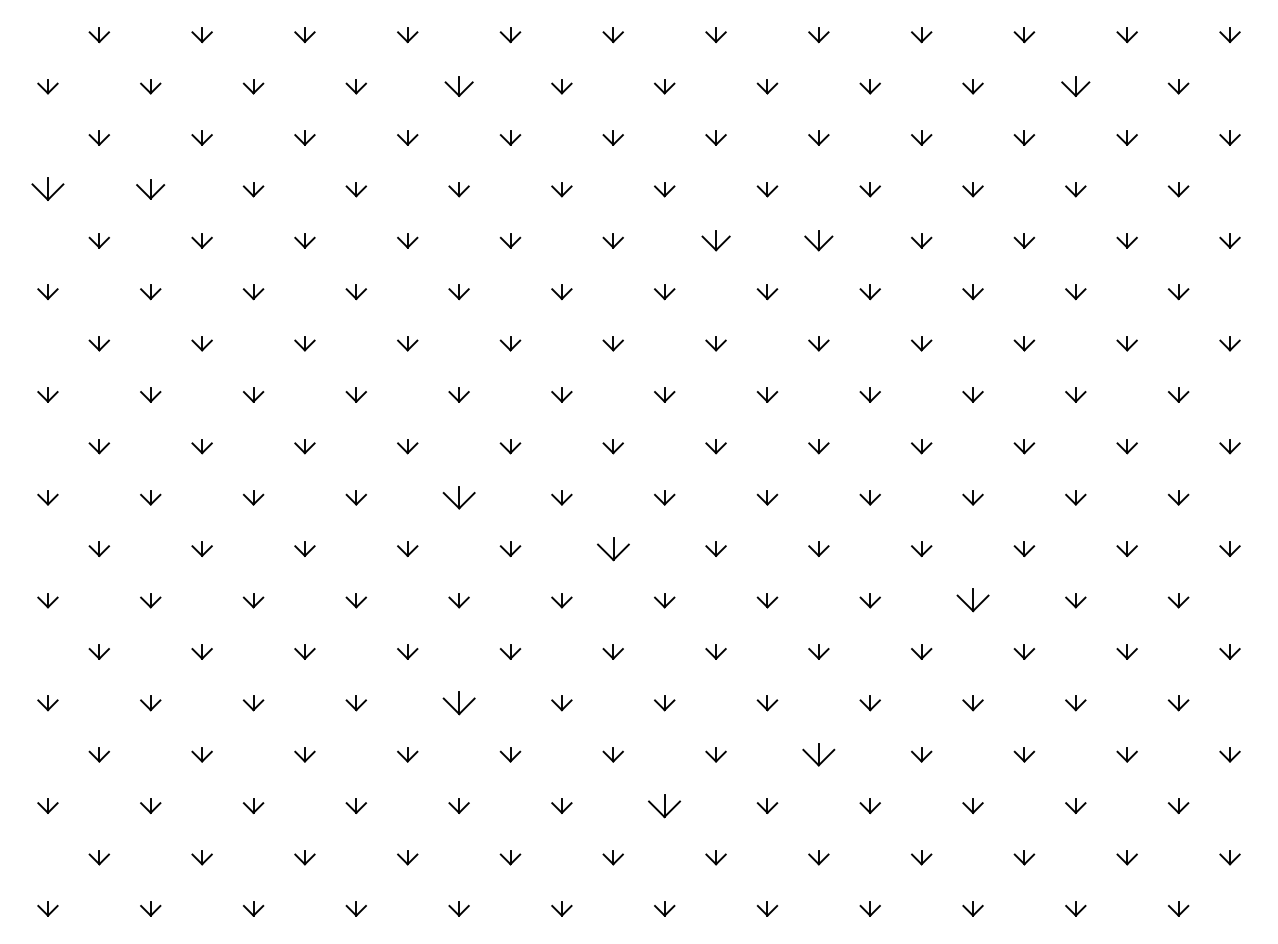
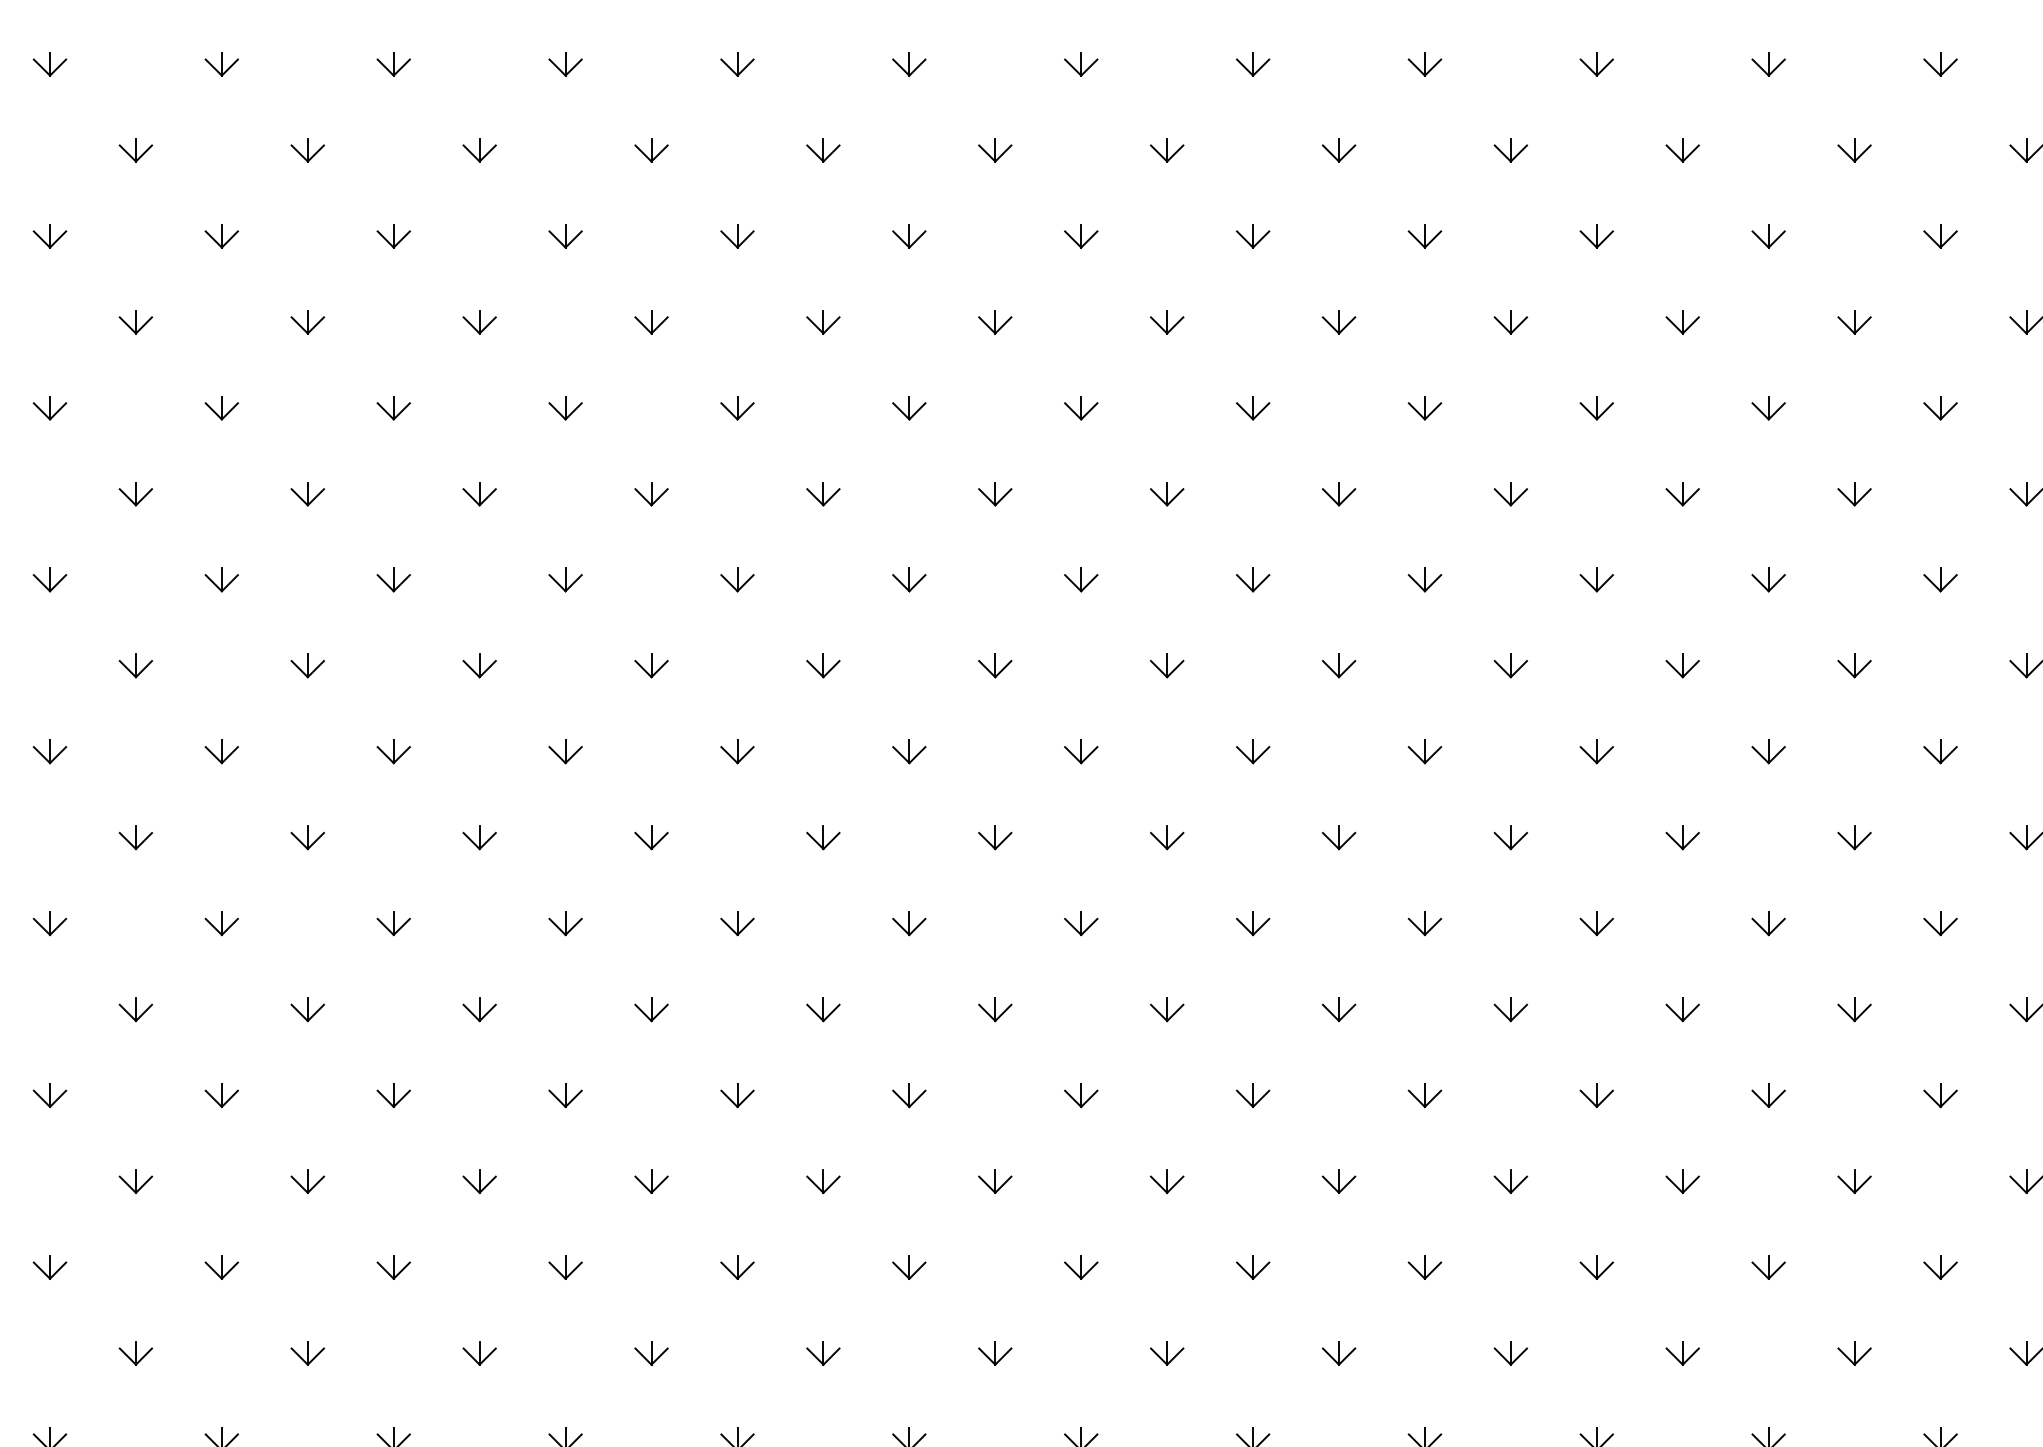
part: (458, 86) -> (736, 64), size x0.71
part: (1075, 86) -> (1768, 64), size x0.71
part: (47, 189) -> (49, 236), size x0.62
part: (150, 189) -> (221, 236), size x0.71
part: (715, 240) -> (1166, 321), size x0.71
part: (818, 240) -> (1338, 321), size x0.71
part: (458, 497) -> (736, 751), size x0.62
part: (612, 548) -> (993, 836), size x0.62
part: (972, 600) -> (1595, 923), size x0.62
part: (458, 703) -> (736, 1095), size x0.62
part: (818, 754) -> (1338, 1181), size x0.62
part: (664, 805) -> (1080, 1266), size x0.62

